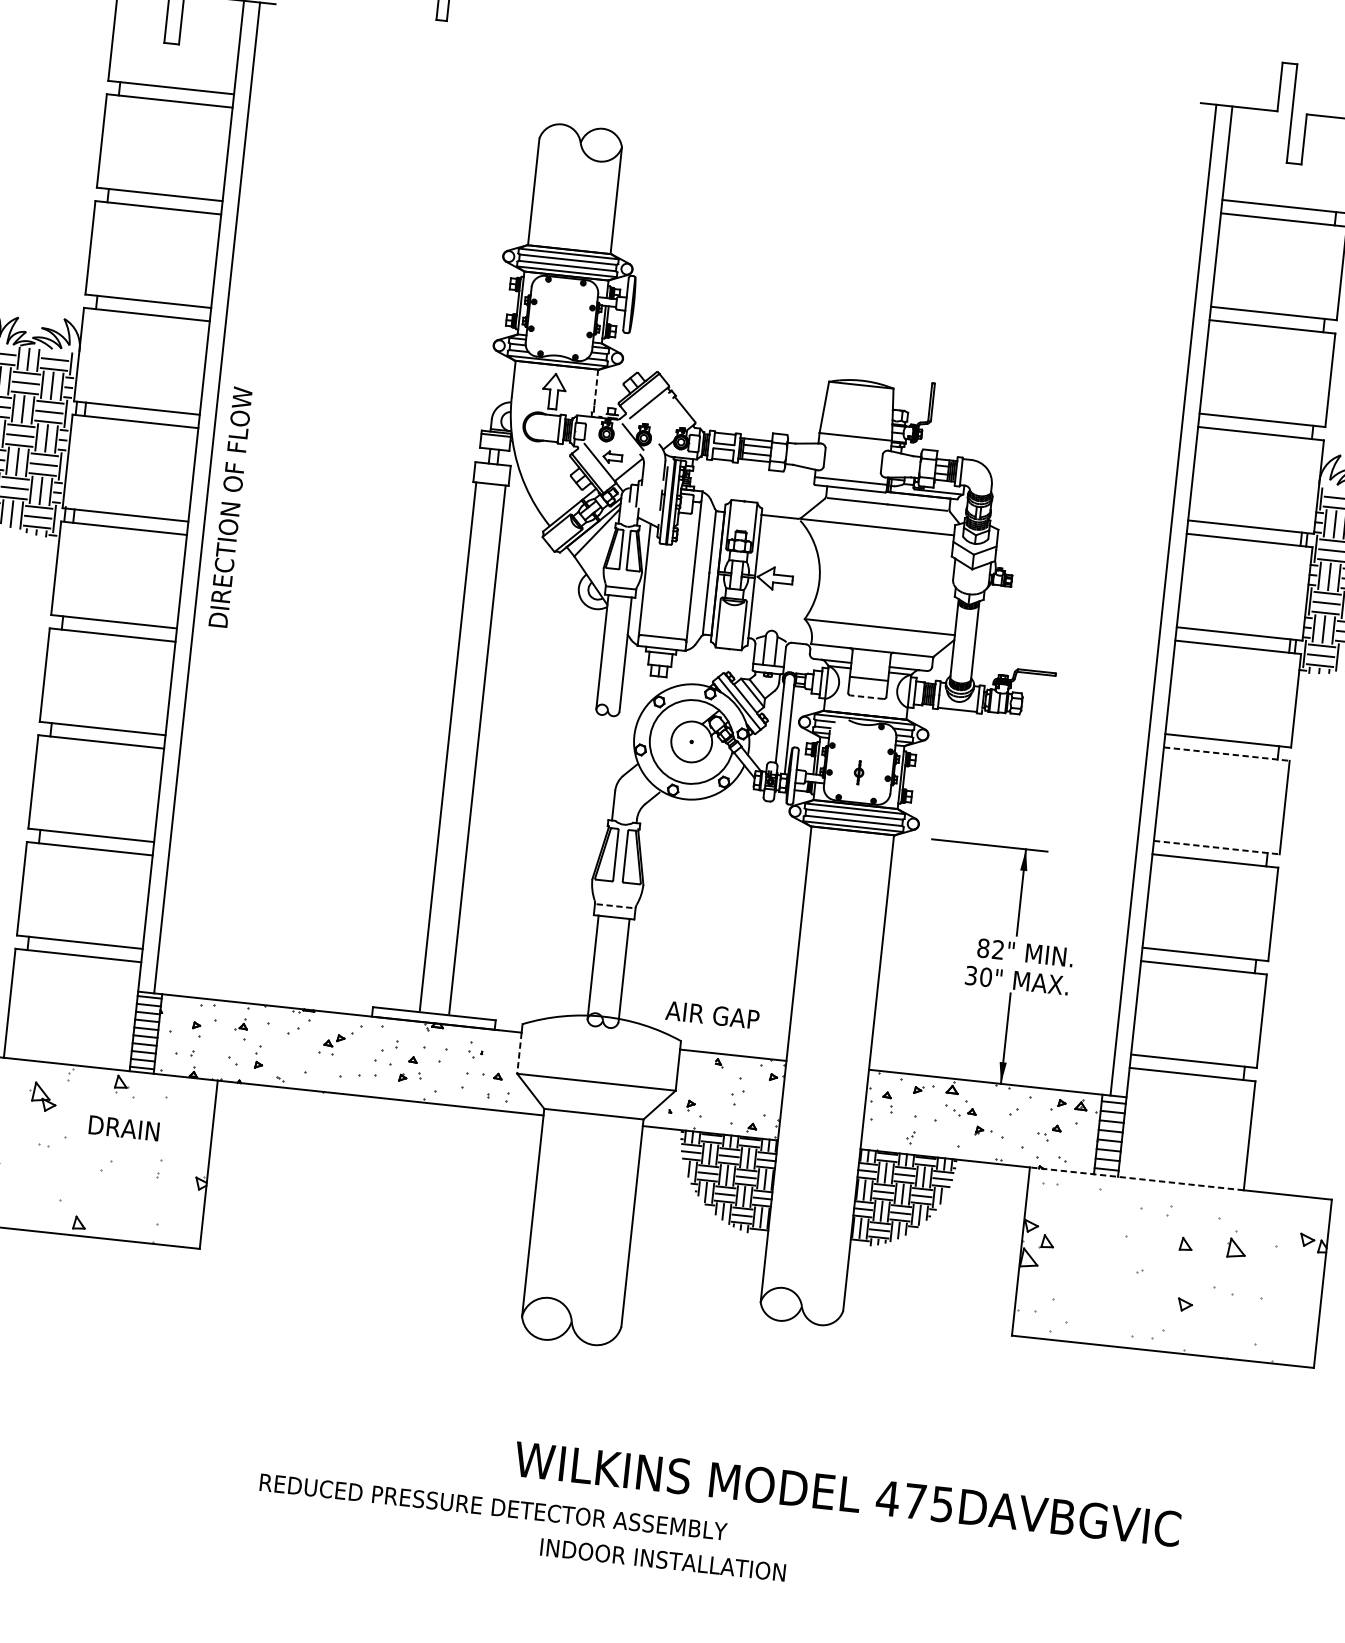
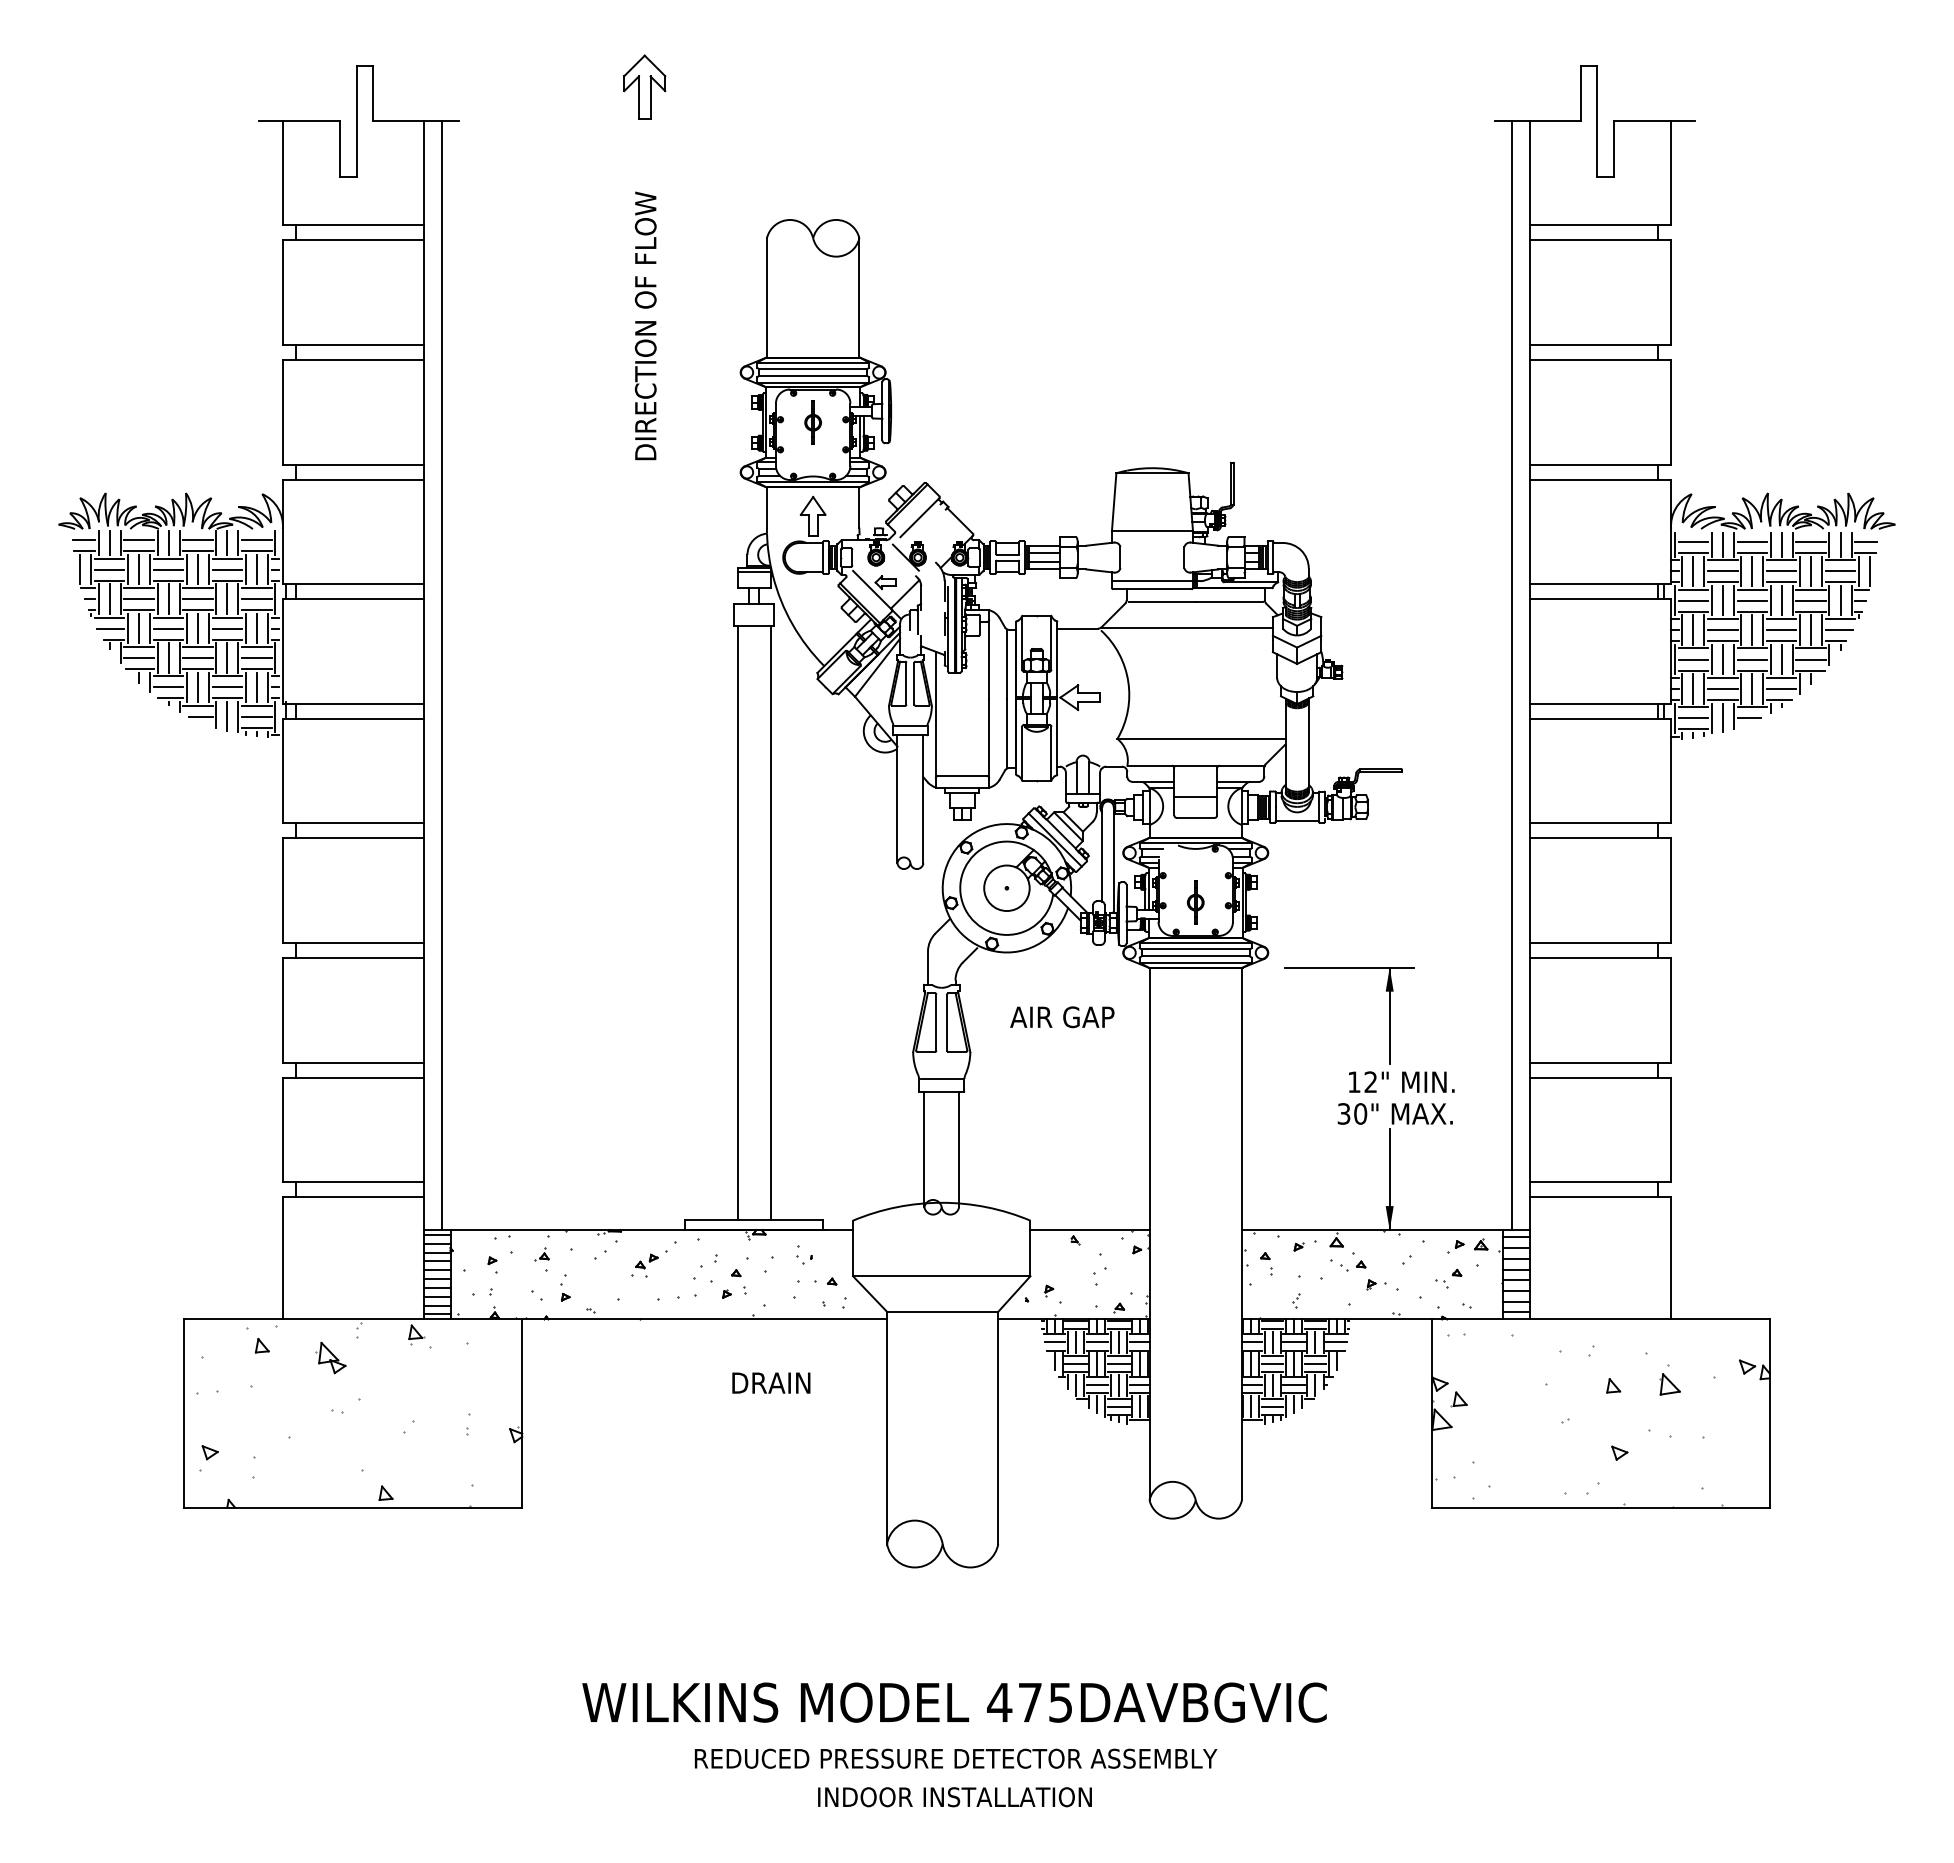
part: (562, 307) -> (812, 422), added
line: (596, 387) -> (859, 507), dashed -> solid
text: (230, 506) -> (645, 325), moved
line: (866, 696) -> (1195, 817), dashed -> solid
line: (1227, 754) -> (1601, 838), dashed -> solid
part: (858, 772) -> (1195, 902), size x1.67
line: (1217, 848) -> (1601, 943), dashed -> solid
line: (615, 906) -> (941, 1079), dashed -> solid
text: (983, 948) -> (1354, 1082), 82" -> 12"
text: (712, 1015) -> (1062, 1017), moved
line: (519, 1053) -> (853, 1253), dashed -> solid
text: (124, 1127) -> (771, 1382), moved
line: (1136, 1179) -> (1551, 1319), dashed -> solid
text: (847, 1494) -> (954, 1702), moved
text: (493, 1506) -> (955, 1758), moved
text: (662, 1560) -> (954, 1797), moved

